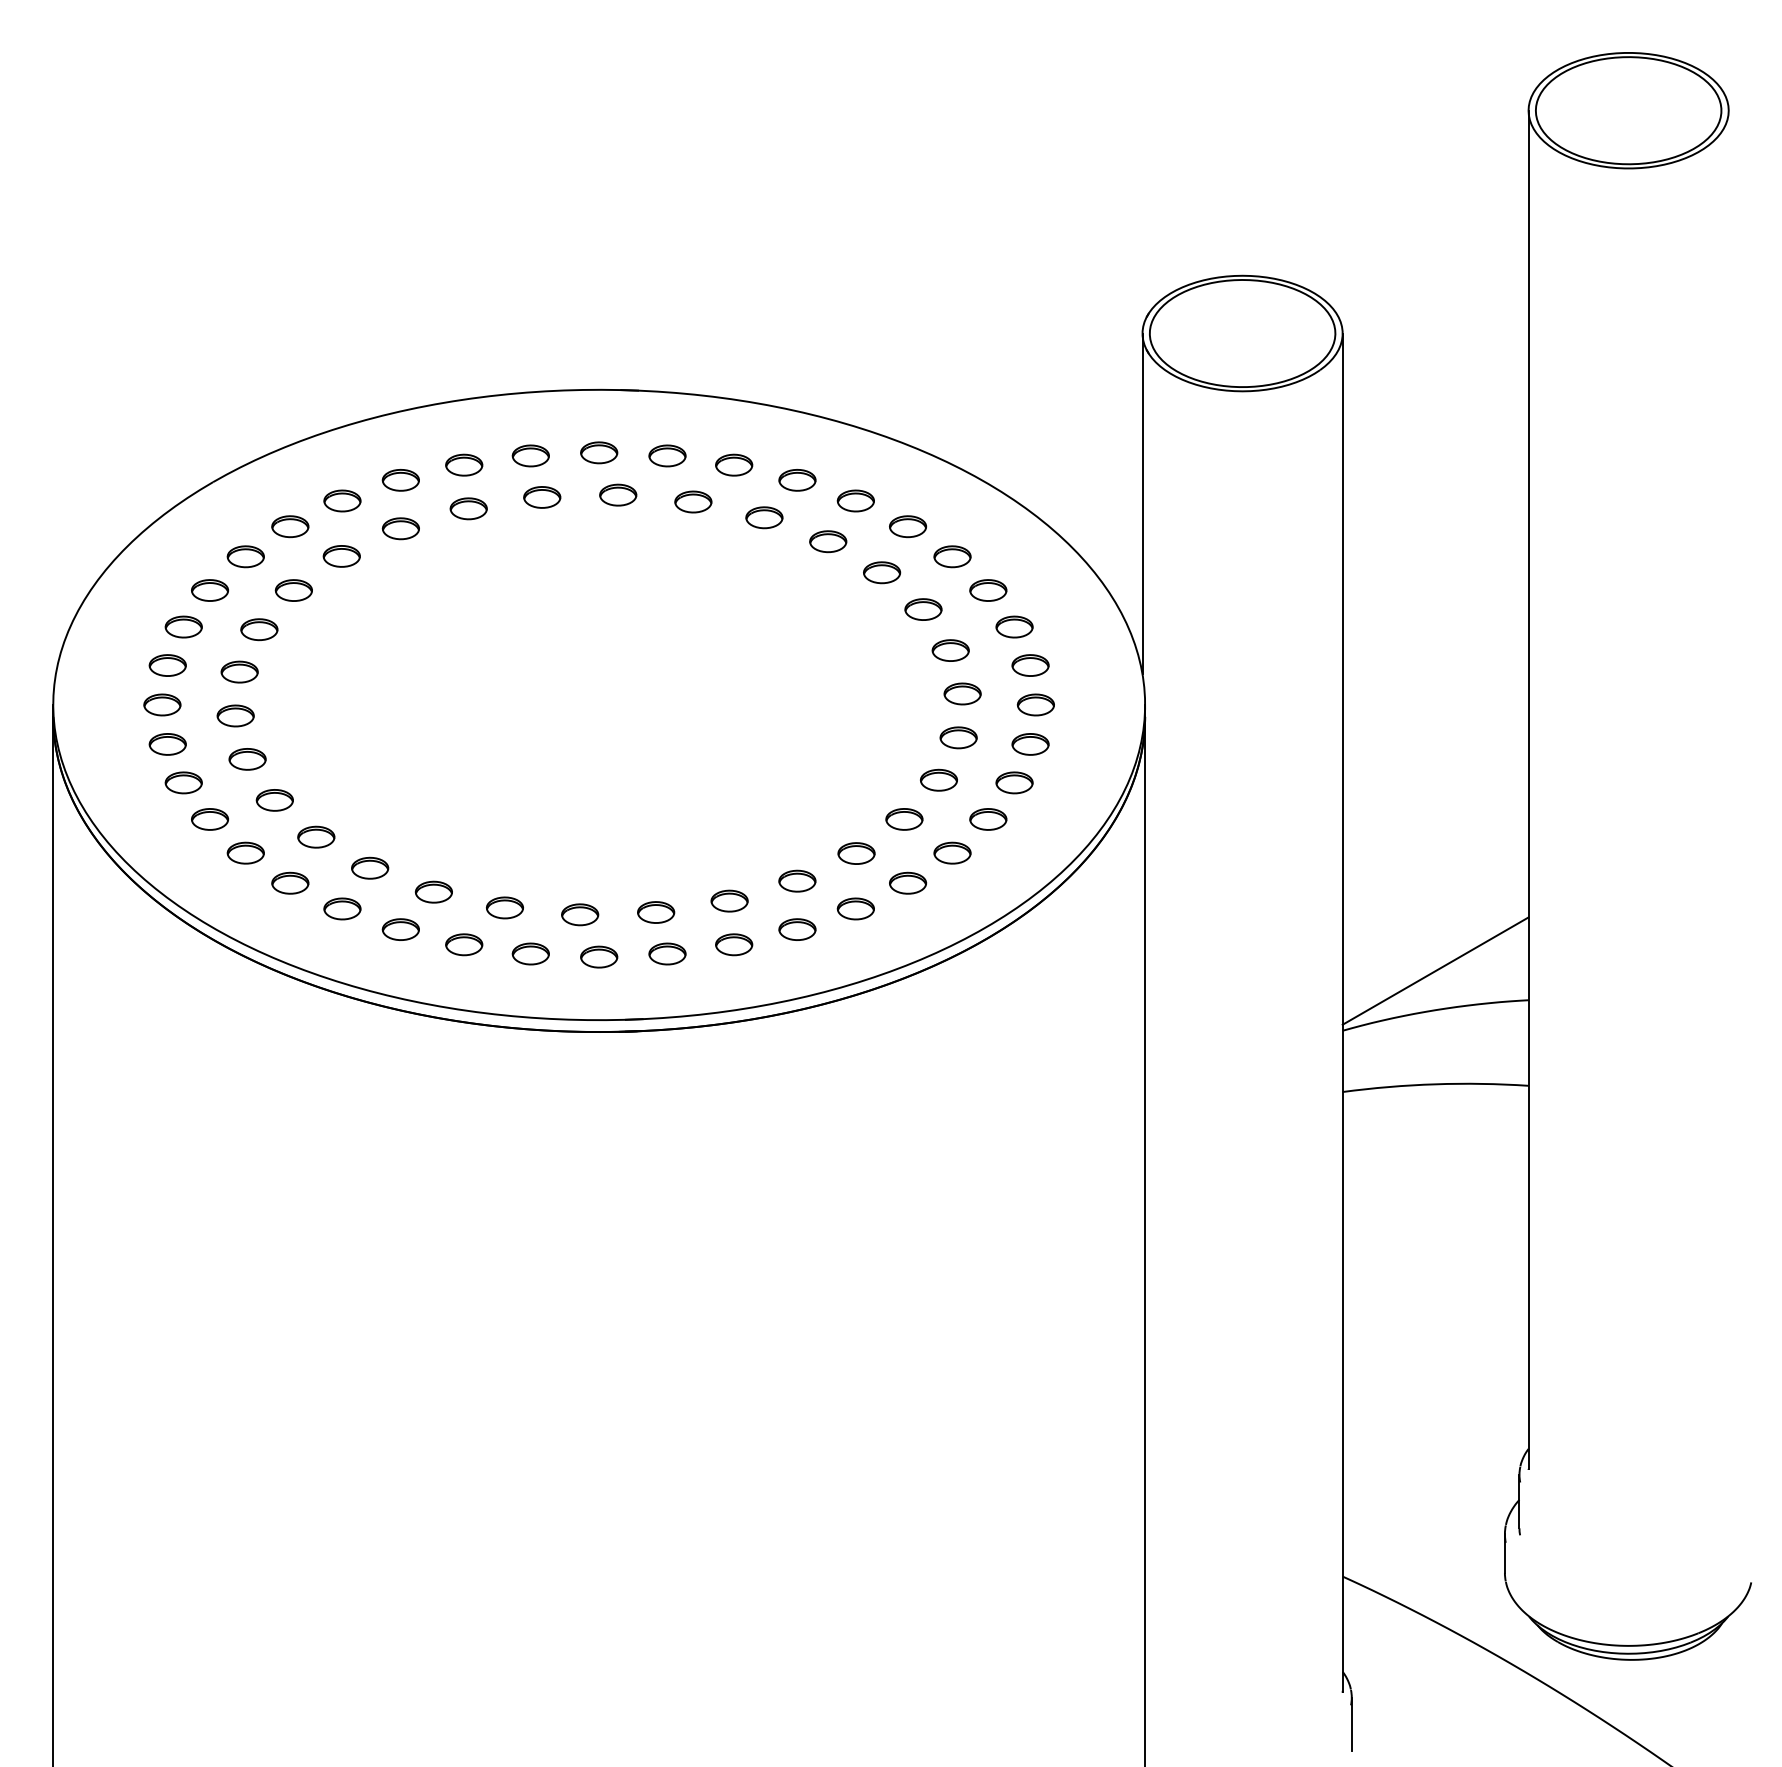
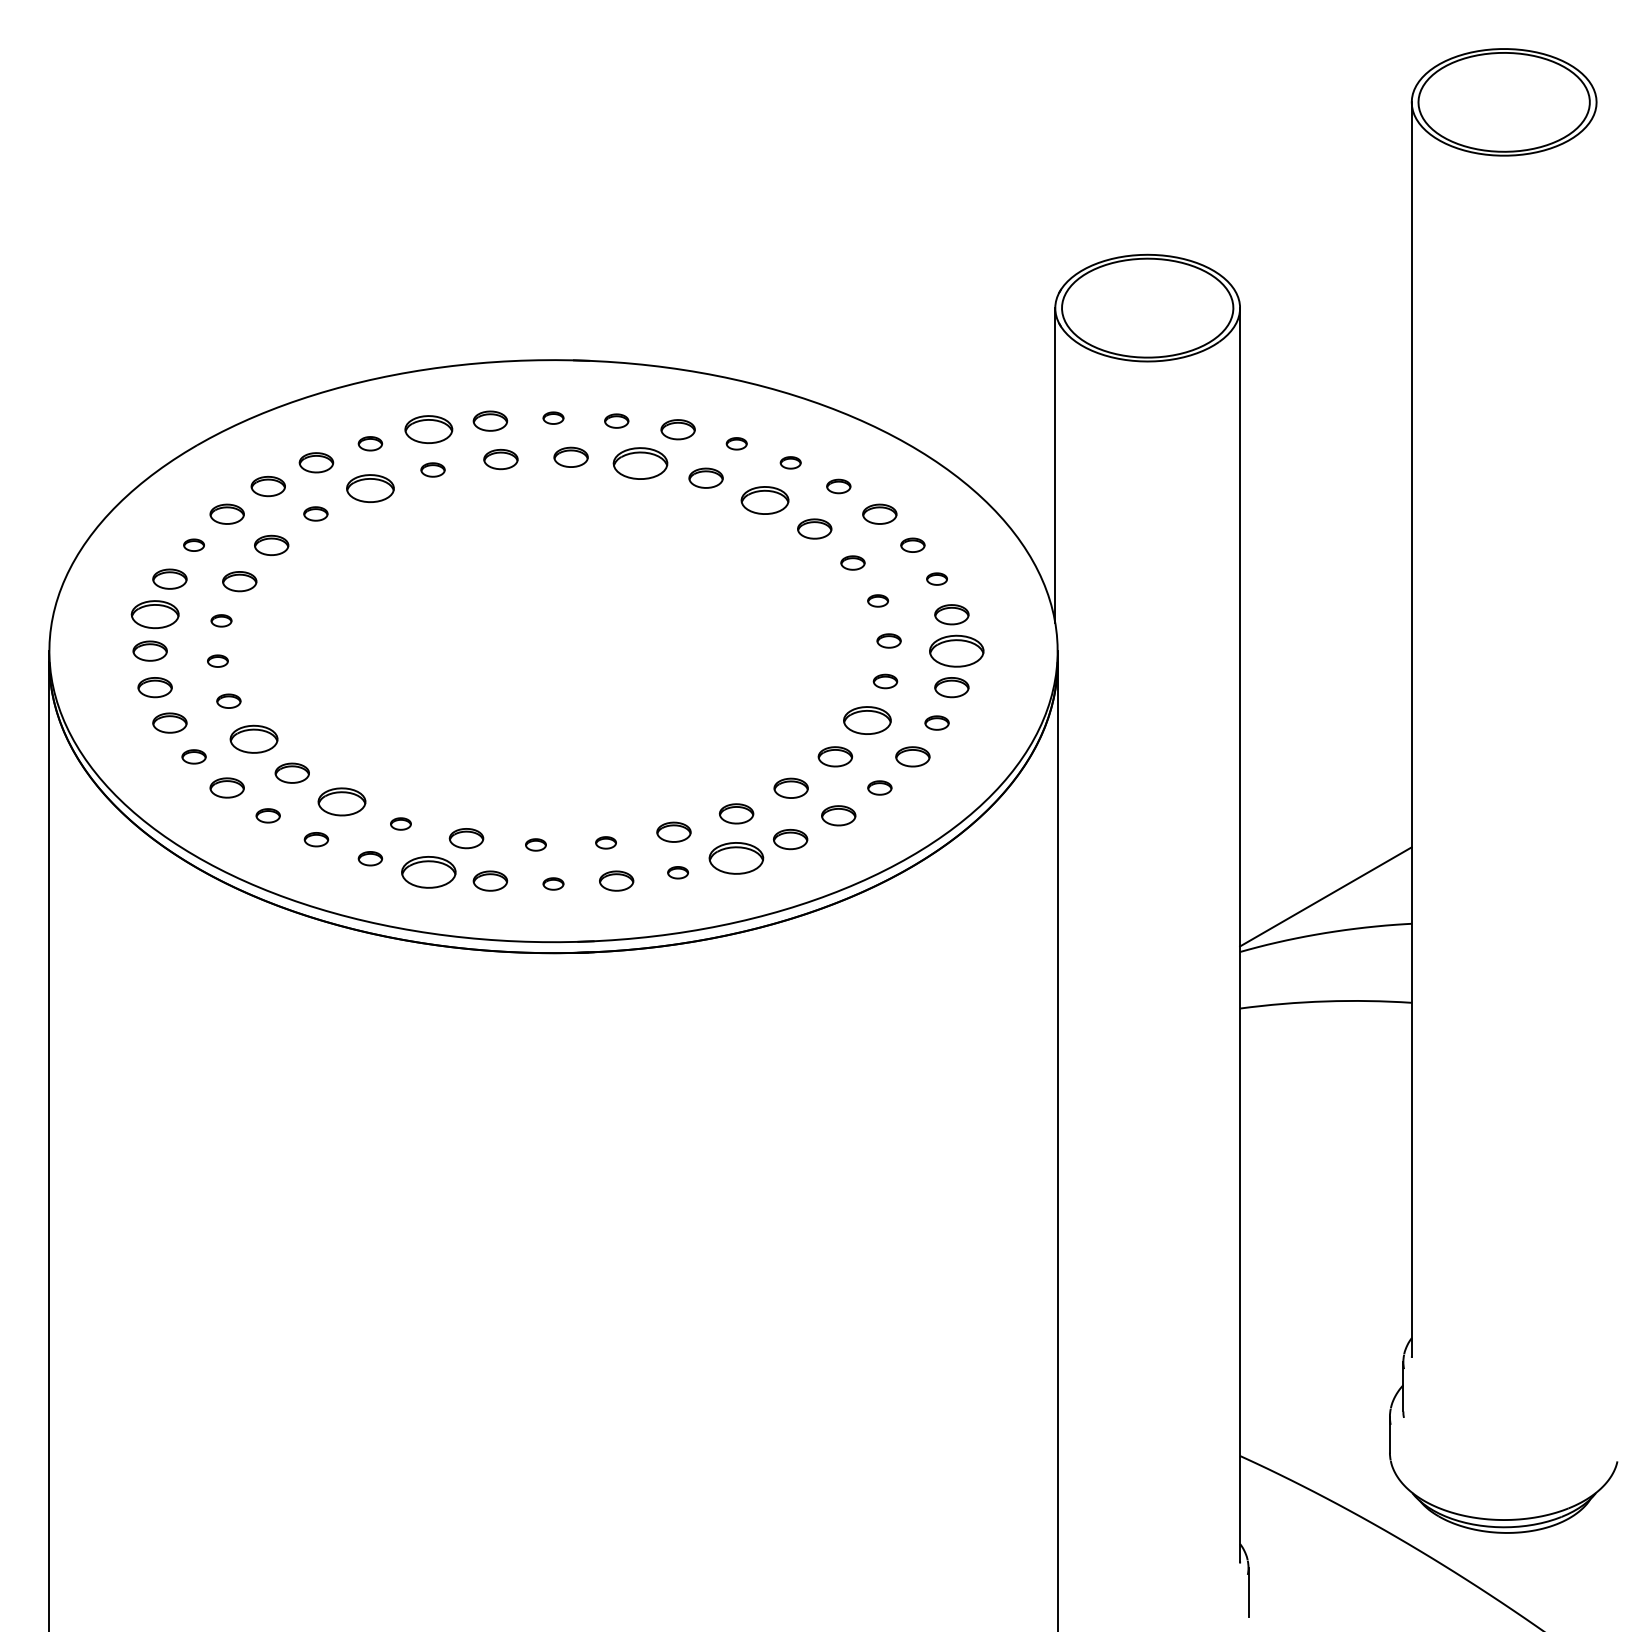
part: (599, 451) -> (553, 417), size x0.6
part: (667, 455) -> (616, 420), size x0.7
part: (463, 464) -> (428, 429), size x1.4
part: (400, 480) -> (370, 443), size x0.7
part: (797, 480) -> (736, 443), size x0.6
part: (855, 500) -> (790, 462), size x0.6
part: (693, 501) -> (640, 463), size x1.6
part: (468, 508) -> (432, 469), size x0.7
part: (907, 526) -> (838, 486), size x0.7
part: (400, 527) -> (370, 487), size x1.4
part: (827, 540) -> (764, 499), size x1.4
part: (341, 555) -> (315, 513), size x0.7
part: (209, 589) -> (193, 544), size x0.6
part: (987, 589) -> (912, 544), size x0.7
part: (922, 608) -> (852, 562), size x0.7
part: (1013, 626) -> (936, 578), size x0.6
part: (950, 650) -> (877, 600), size x0.6
part: (167, 665) -> (154, 614), size x1.4
part: (239, 671) -> (221, 620), size x0.6
part: (961, 693) -> (888, 640), size x0.7
part: (1035, 704) -> (956, 650), size x1.6
part: (235, 715) -> (217, 660), size x0.6
part: (958, 737) -> (885, 681), size x0.7
part: (247, 758) -> (228, 700), size x0.7
part: (938, 780) -> (866, 720), size x1.4
part: (1013, 782) -> (936, 722), size x0.7
part: (274, 799) -> (253, 738), size x1.4
part: (209, 819) -> (193, 756), size x0.7
part: (952, 852) -> (879, 787), size x0.7
part: (369, 867) -> (341, 801), size x1.4
part: (289, 882) -> (267, 815), size x0.7
part: (433, 891) -> (400, 823), size x0.6
part: (342, 908) -> (316, 839), size x0.7
part: (655, 912) -> (605, 842), size x0.6
part: (579, 914) -> (535, 844), size x0.6
part: (400, 929) -> (370, 858), size x0.7
part: (797, 929) -> (736, 858), size x1.6
part: (463, 944) -> (428, 872), size x1.6
part: (733, 944) -> (677, 872), size x0.6
part: (599, 956) -> (553, 883), size x0.6

